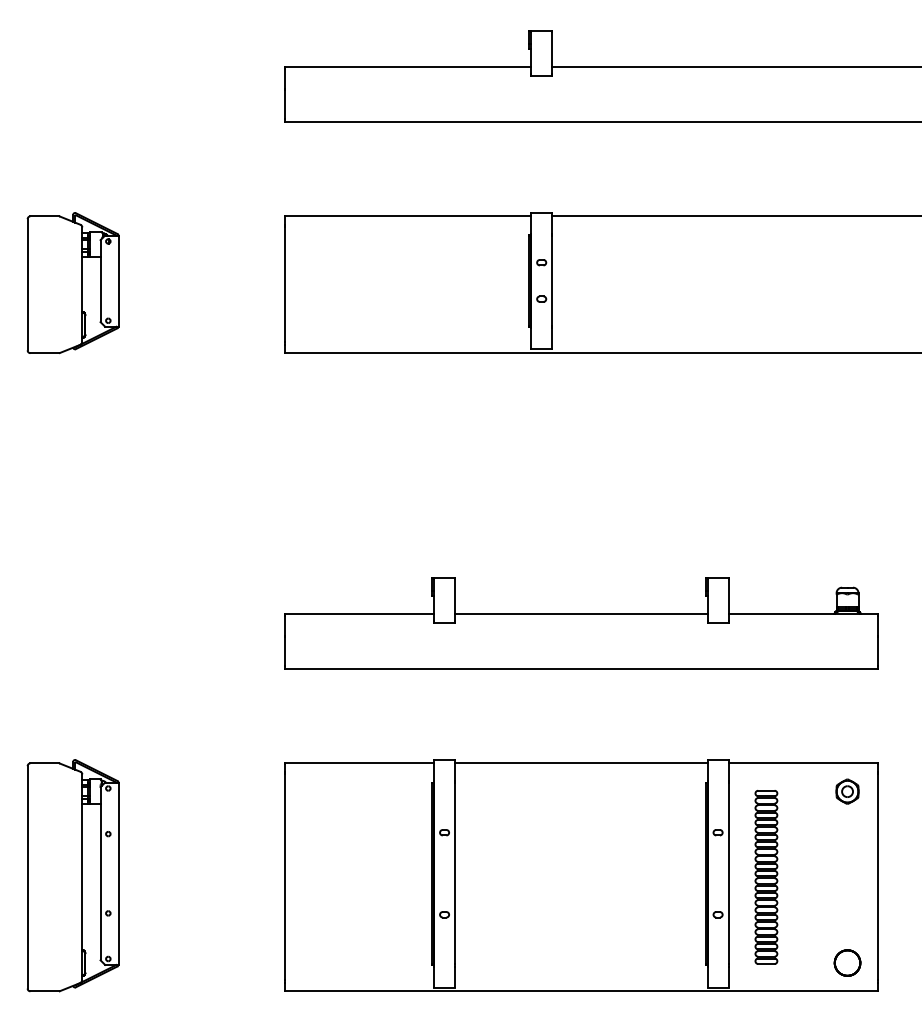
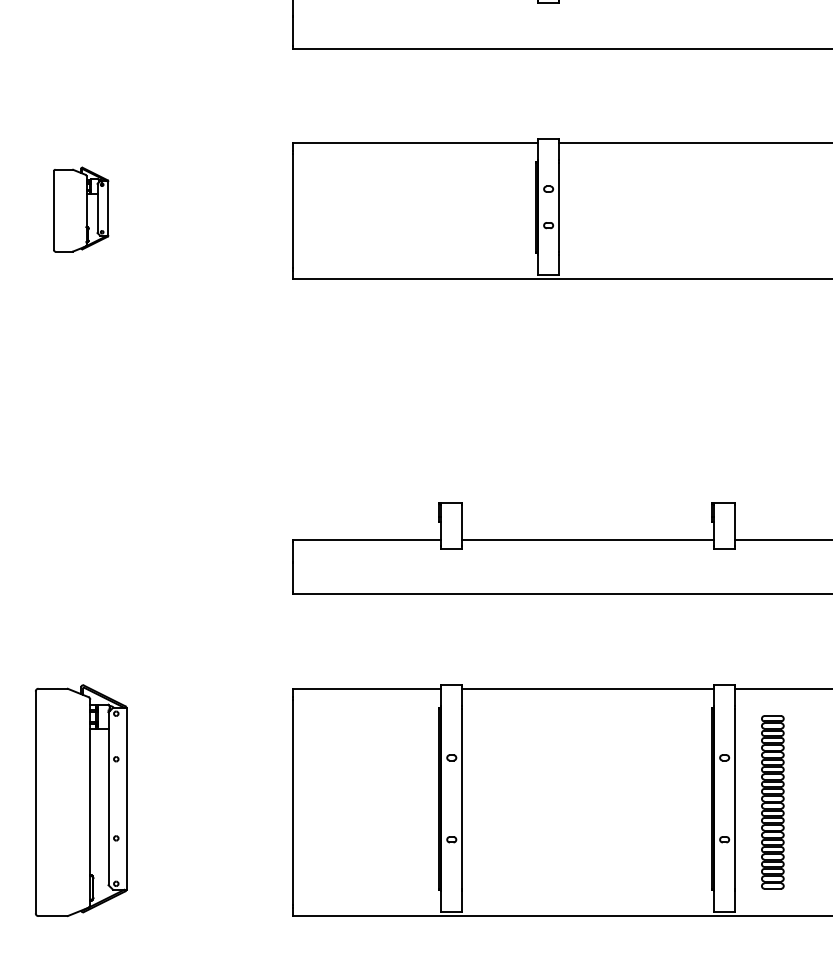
part: (72, 283) -> (80, 209), size x0.6

